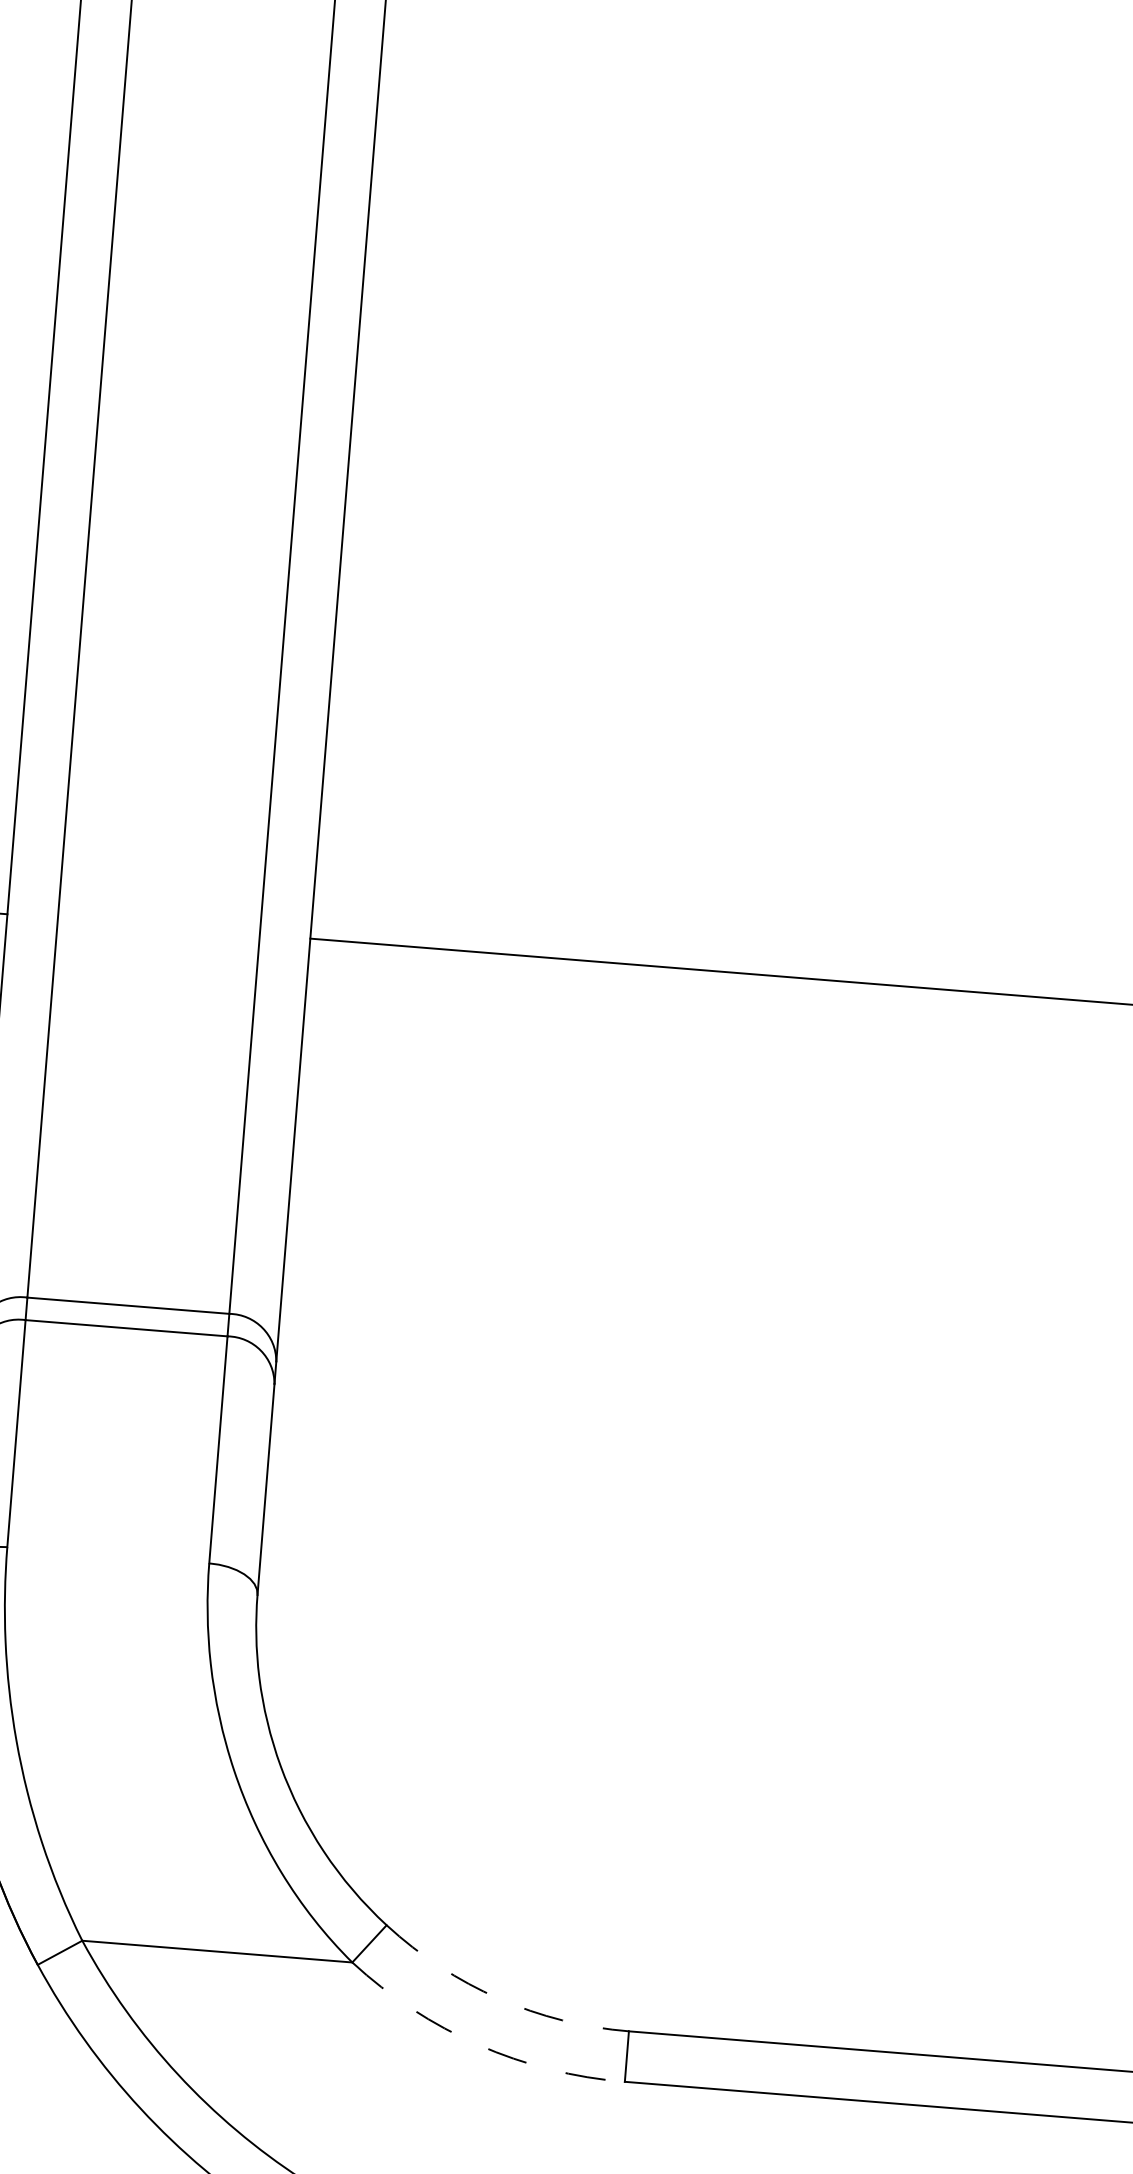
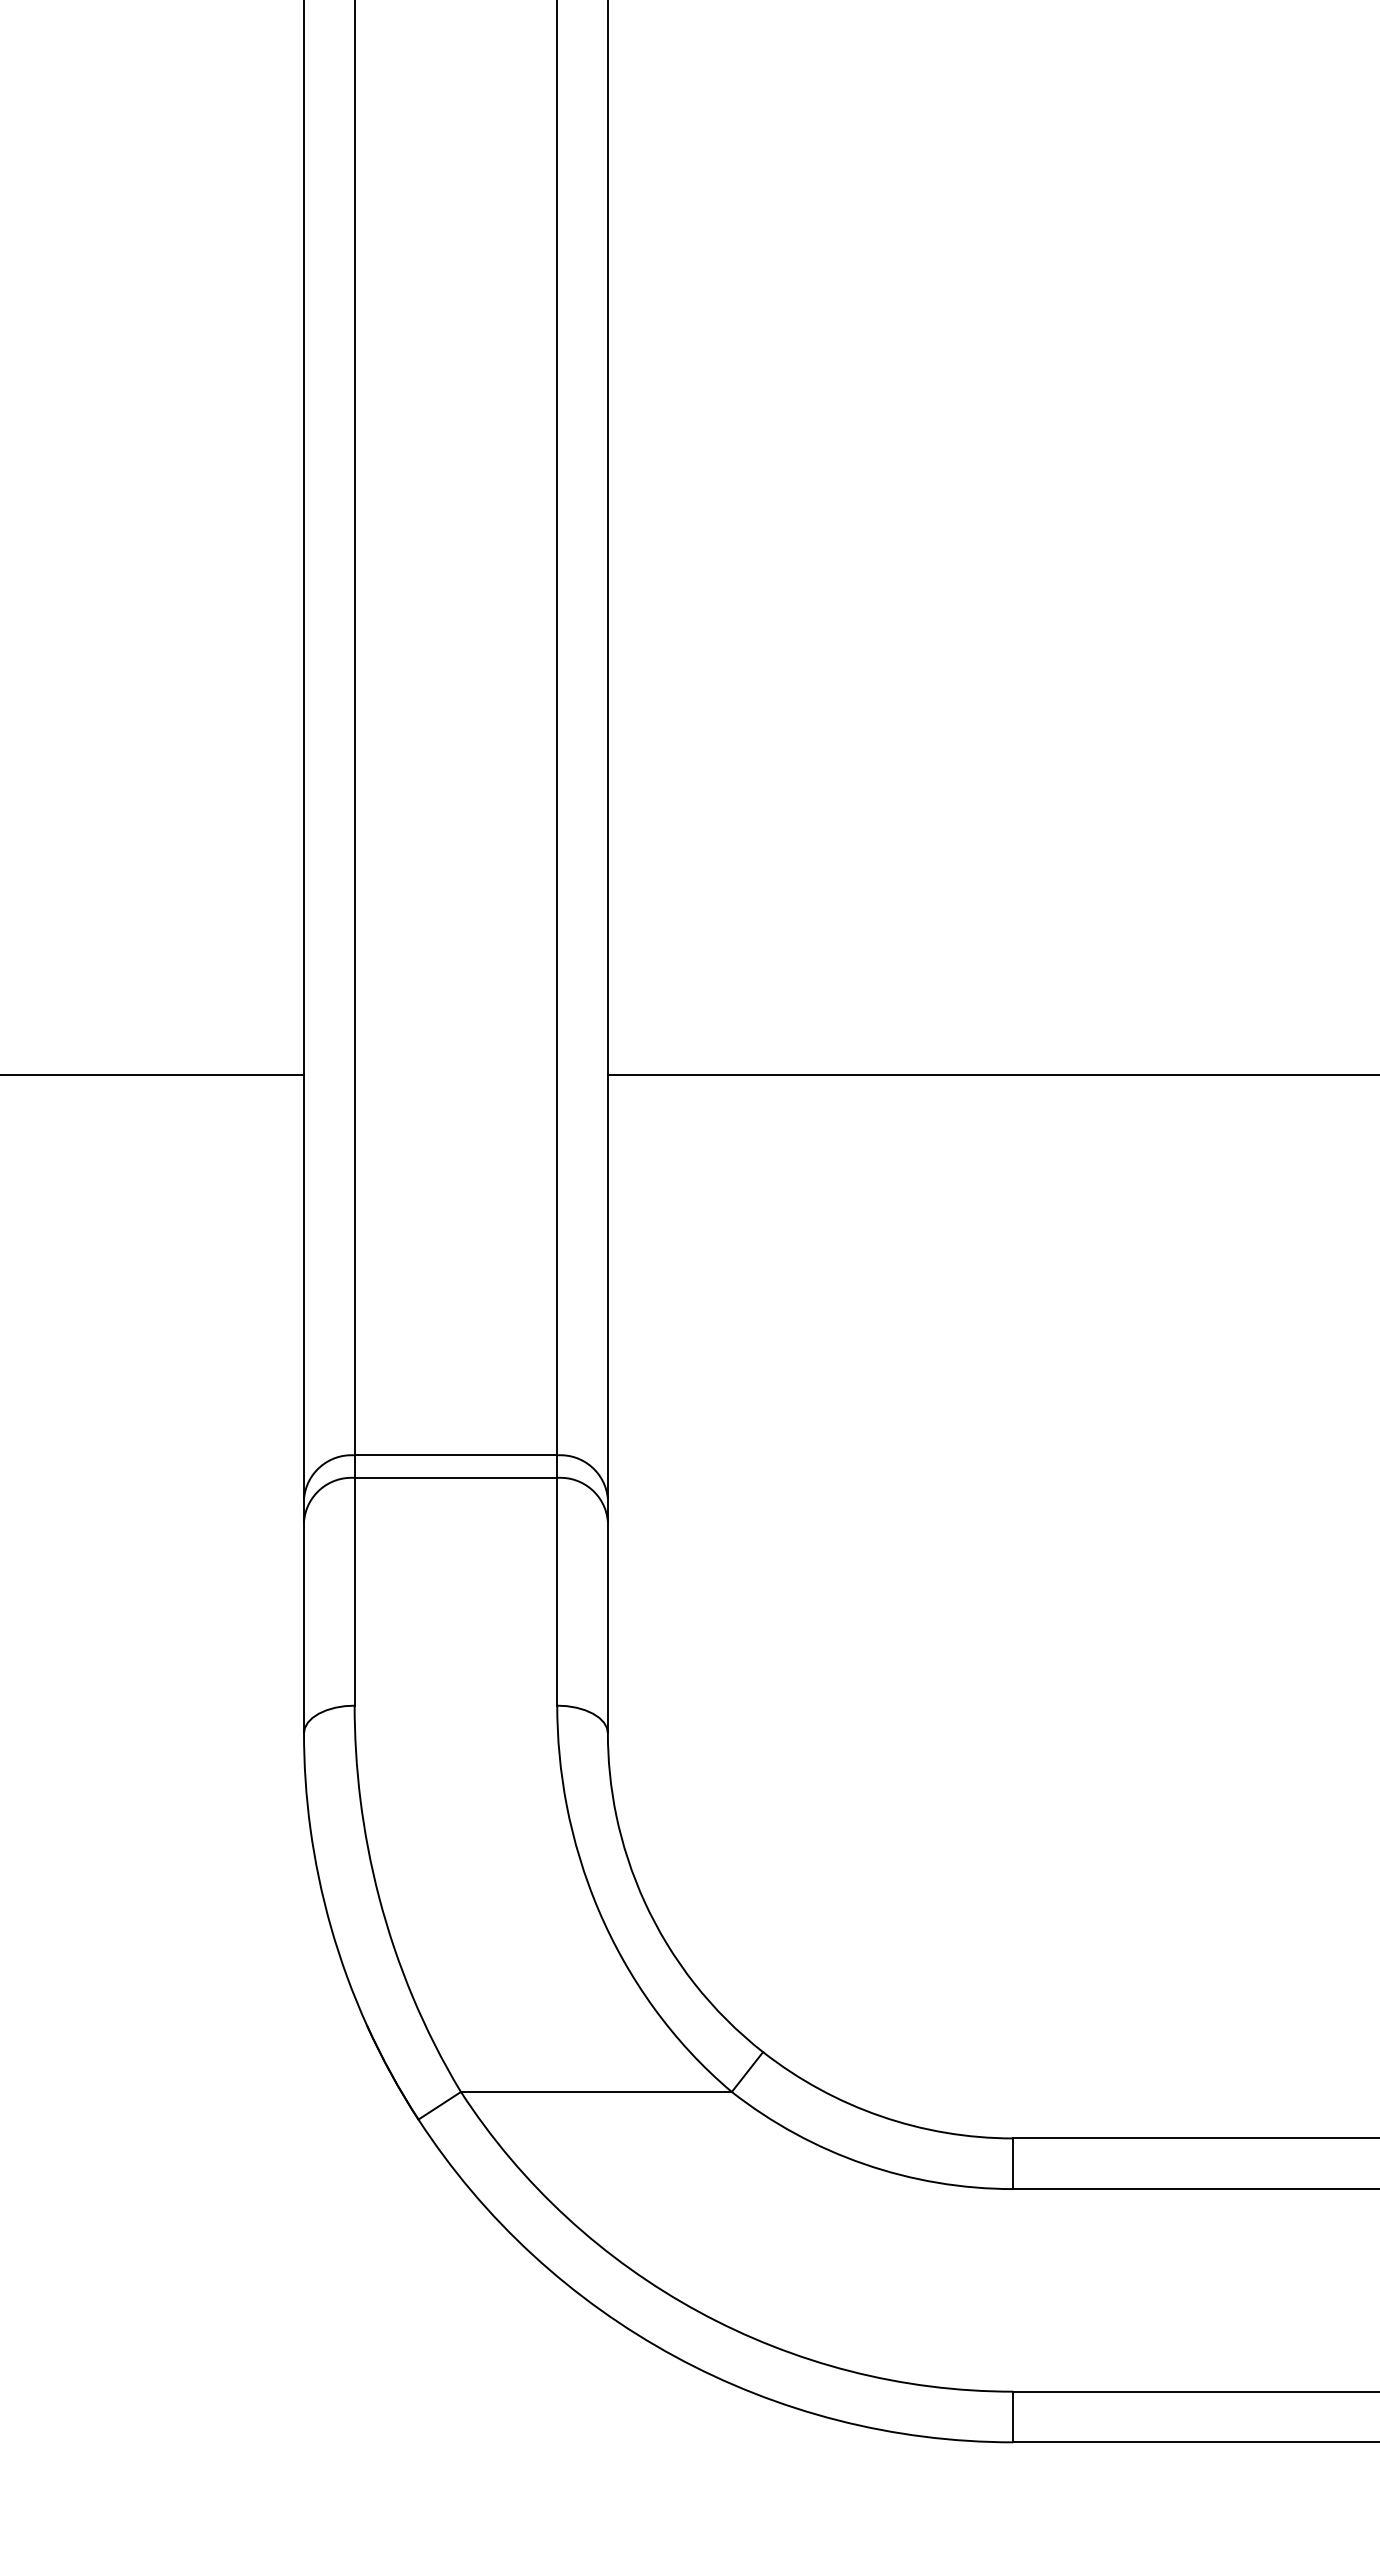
arc: (498, 1998) -> (880, 2116), dashed -> solid
arc: (478, 2045) -> (864, 2164), dashed -> solid

